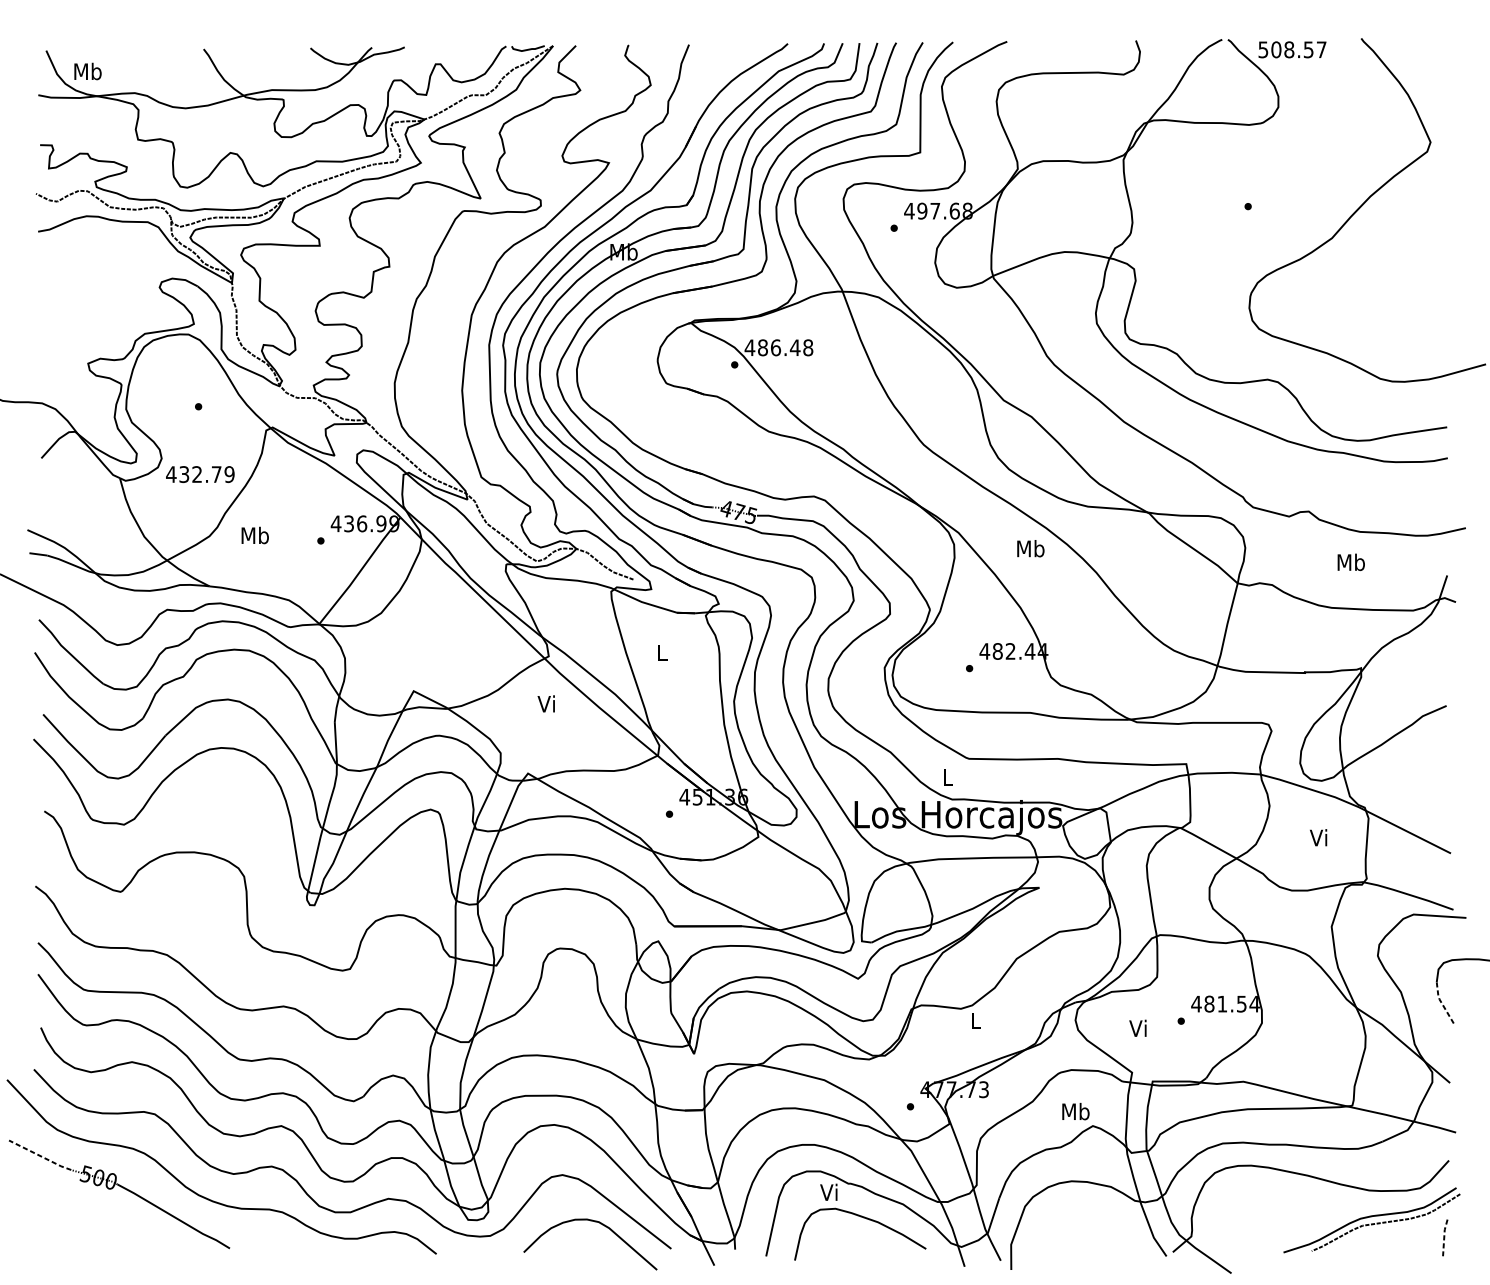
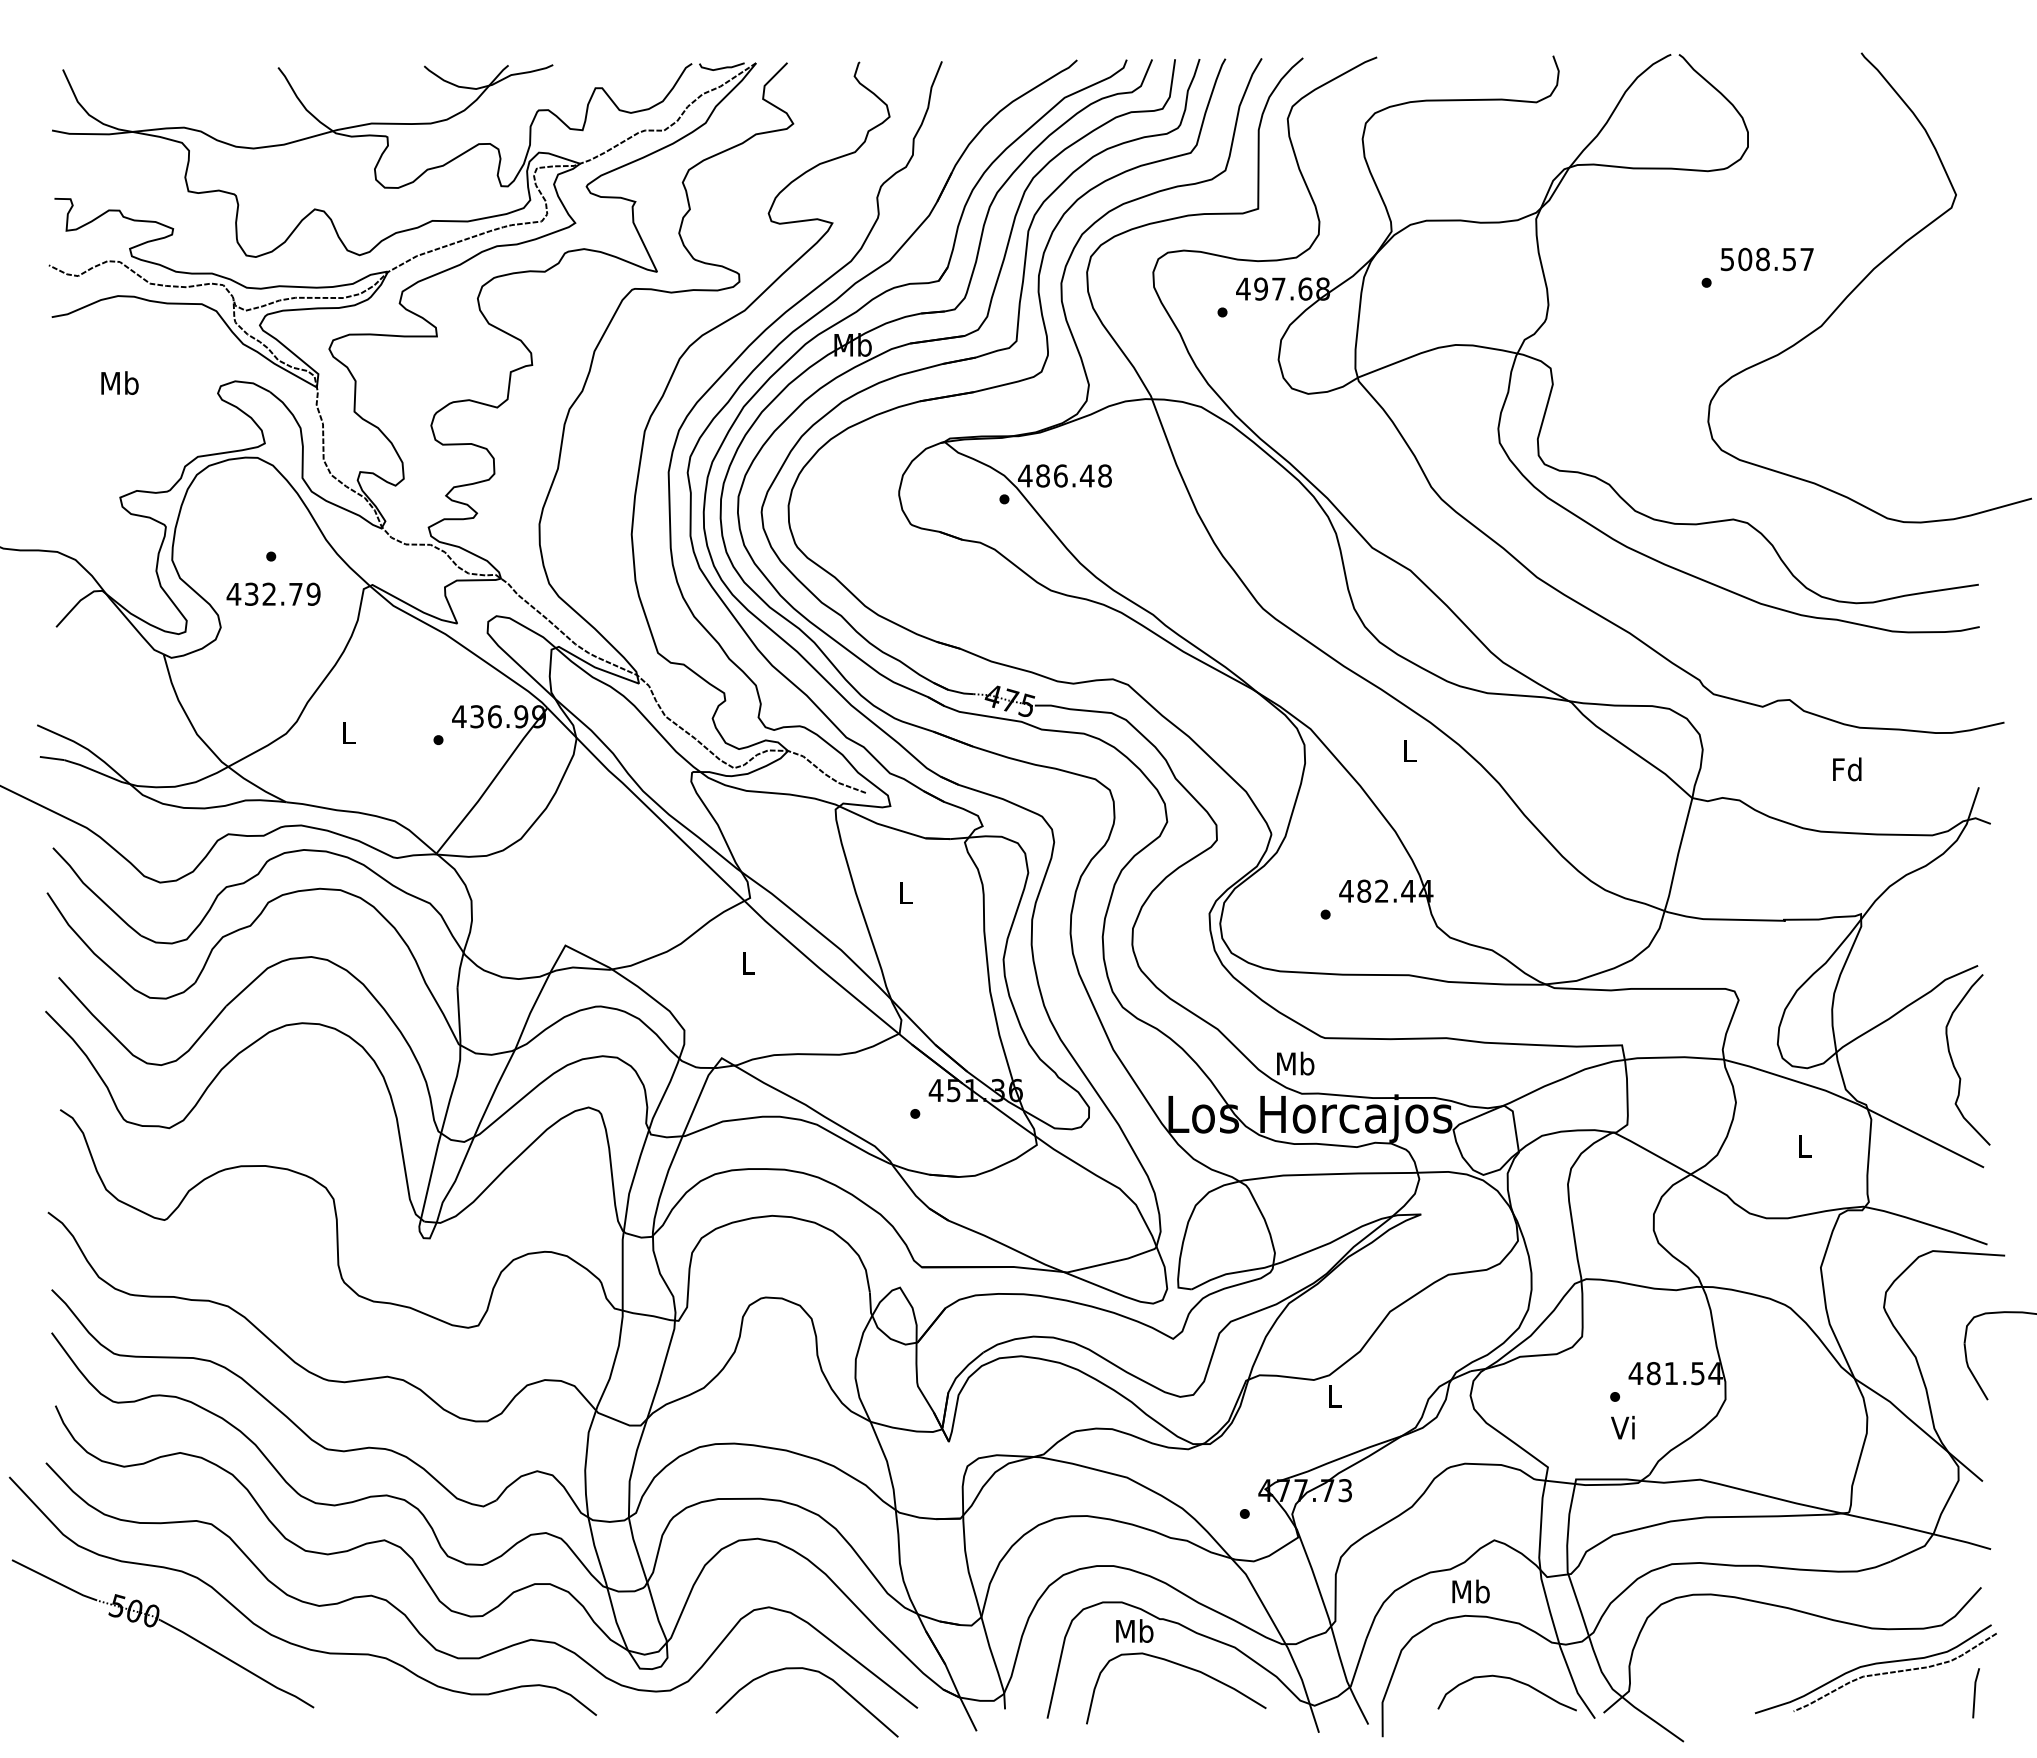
text: (1291, 49) -> (1766, 259), moved
text: (87, 71) -> (119, 382), moved
text: (200, 473) -> (273, 593), moved
text: (255, 535) -> (348, 732), Mb -> L
text: (1030, 548) -> (1409, 750), Mb -> L
text: (1351, 562) -> (1847, 769), Mb -> Fd
text: (546, 703) -> (746, 962), Vi -> L
text: (947, 777) -> (1295, 1063), L -> Mb
curve: (1429, 778) -> (1954, 1064), added
text: (1318, 837) -> (1802, 1145), Vi -> L
line: (1441, 1002) -> (1971, 1371), dashed -> solid
text: (1137, 1028) -> (1622, 1427), moved
text: (1075, 1111) -> (1470, 1591), moved
line: (40, 1156) -> (54, 1581), dashed -> solid
text: (829, 1191) -> (1134, 1630), Vi -> Mb
curve: (1104, 1227) -> (1509, 1679), added
line: (1444, 1238) -> (1974, 1693), dashed -> solid

